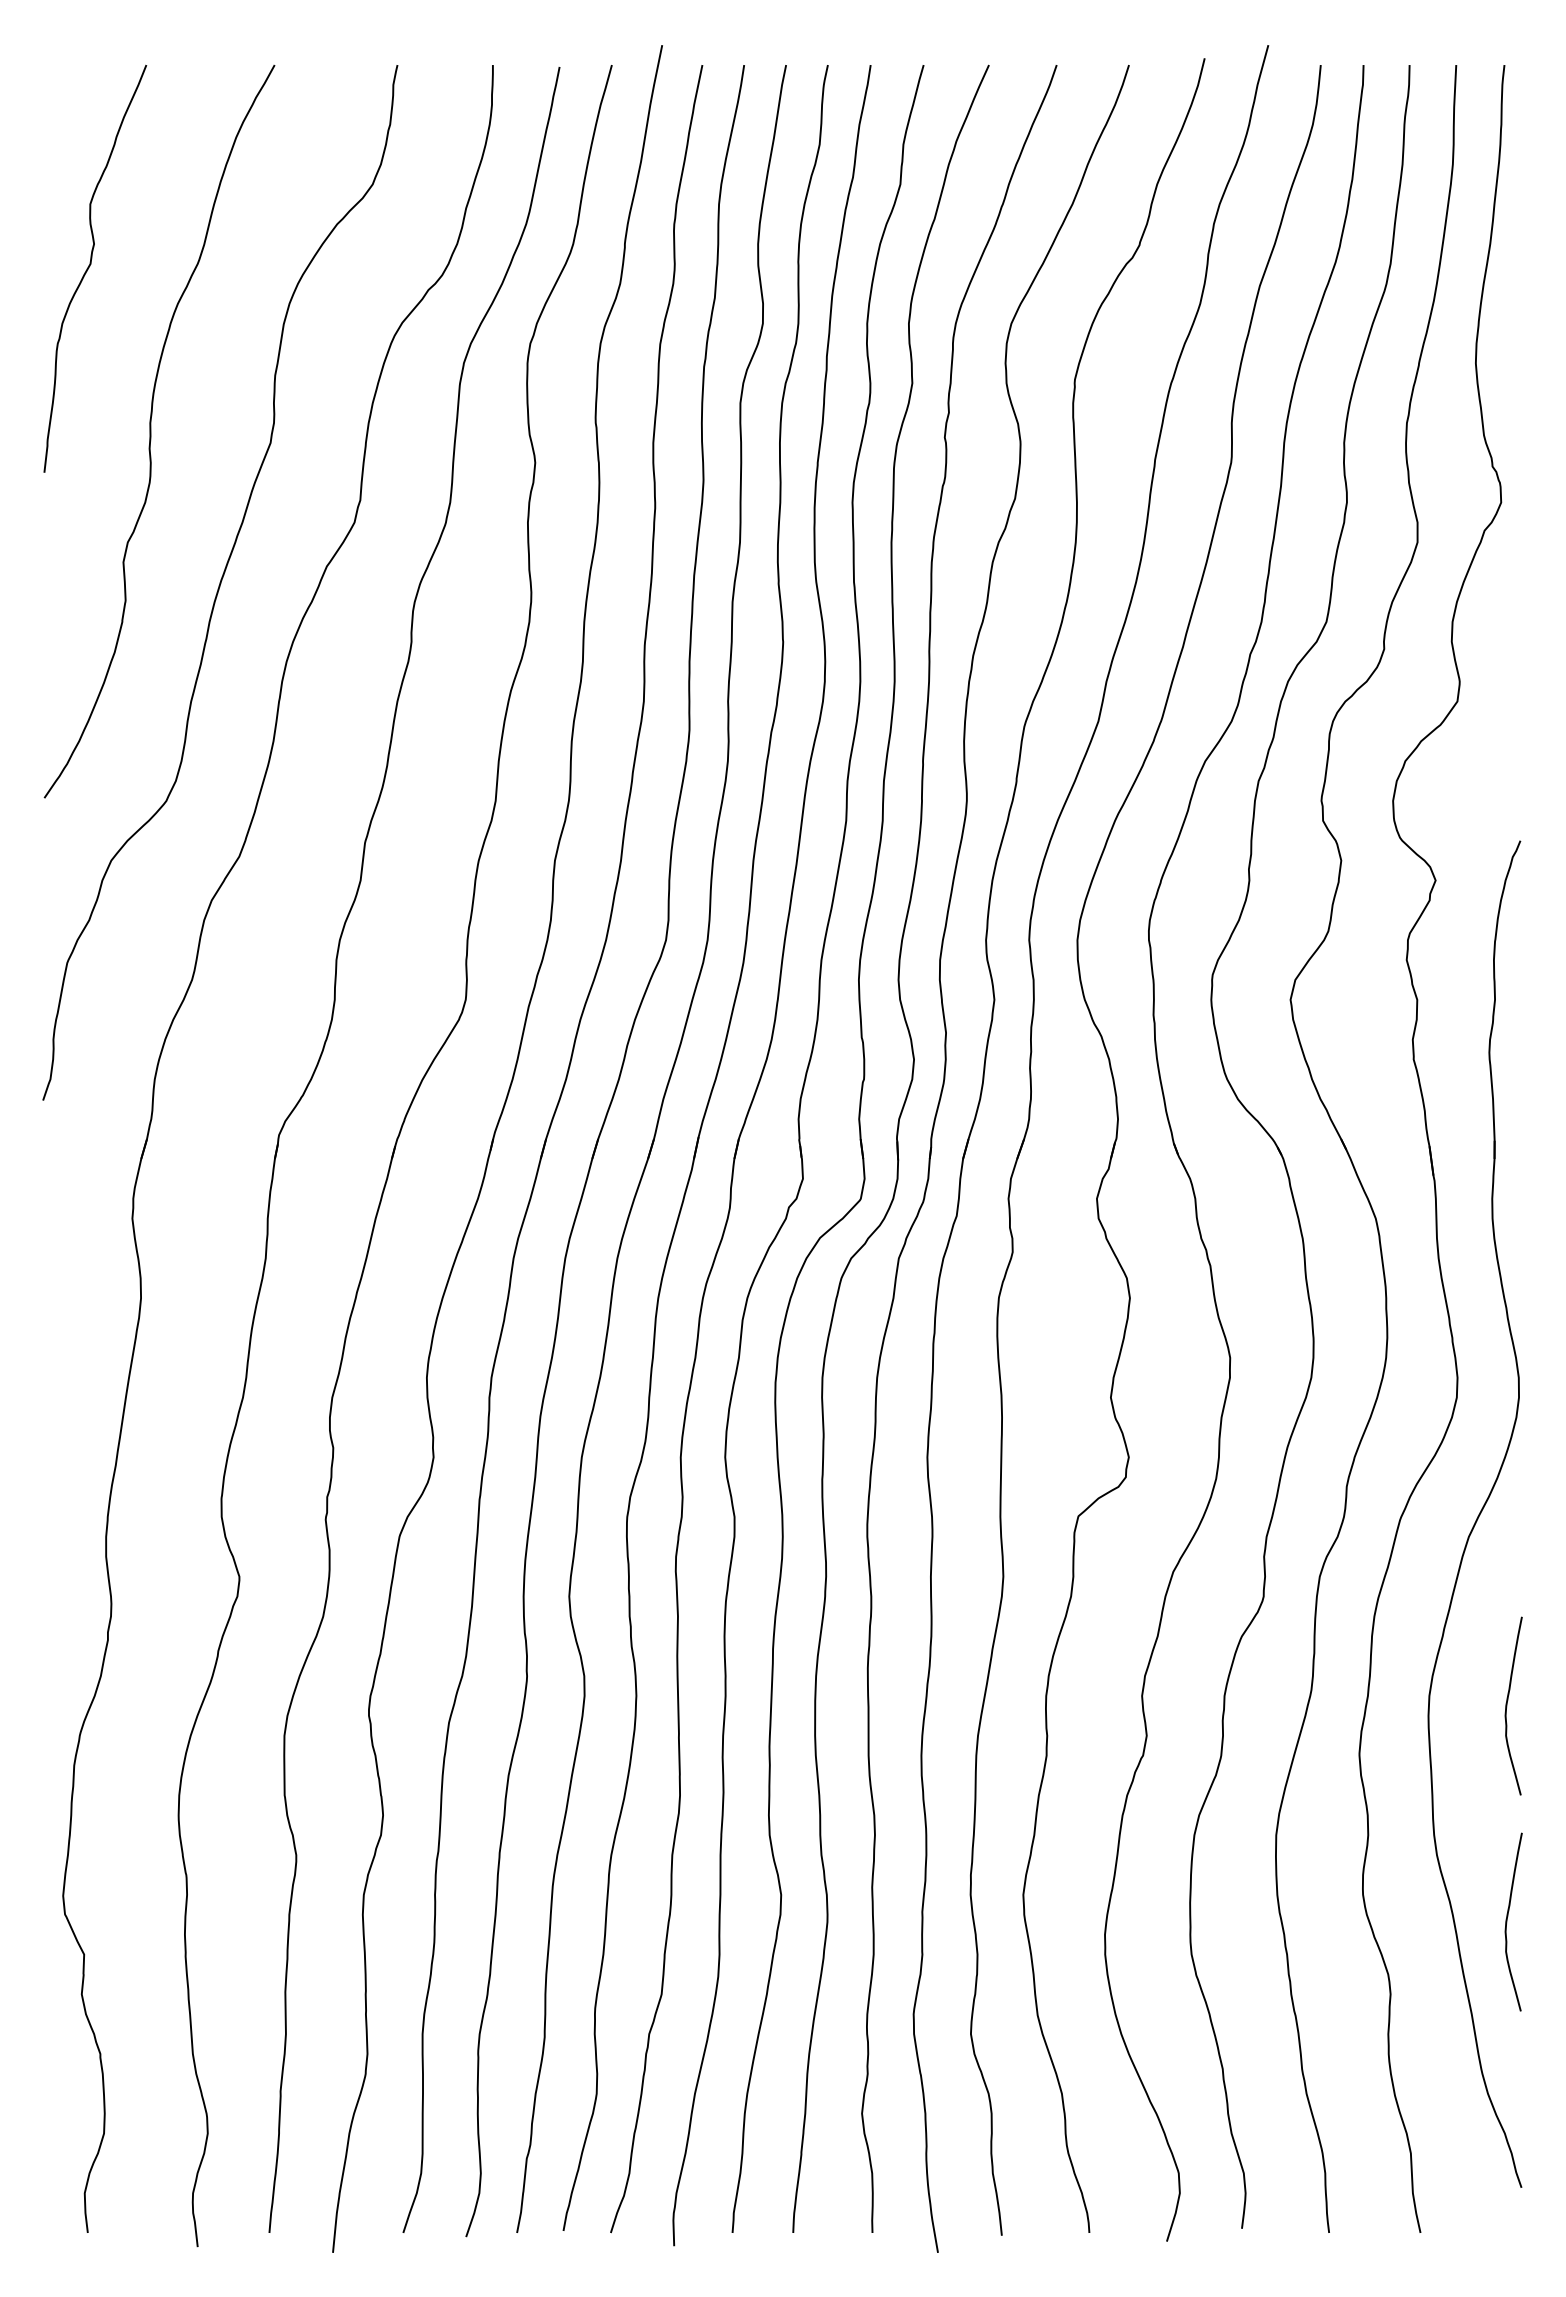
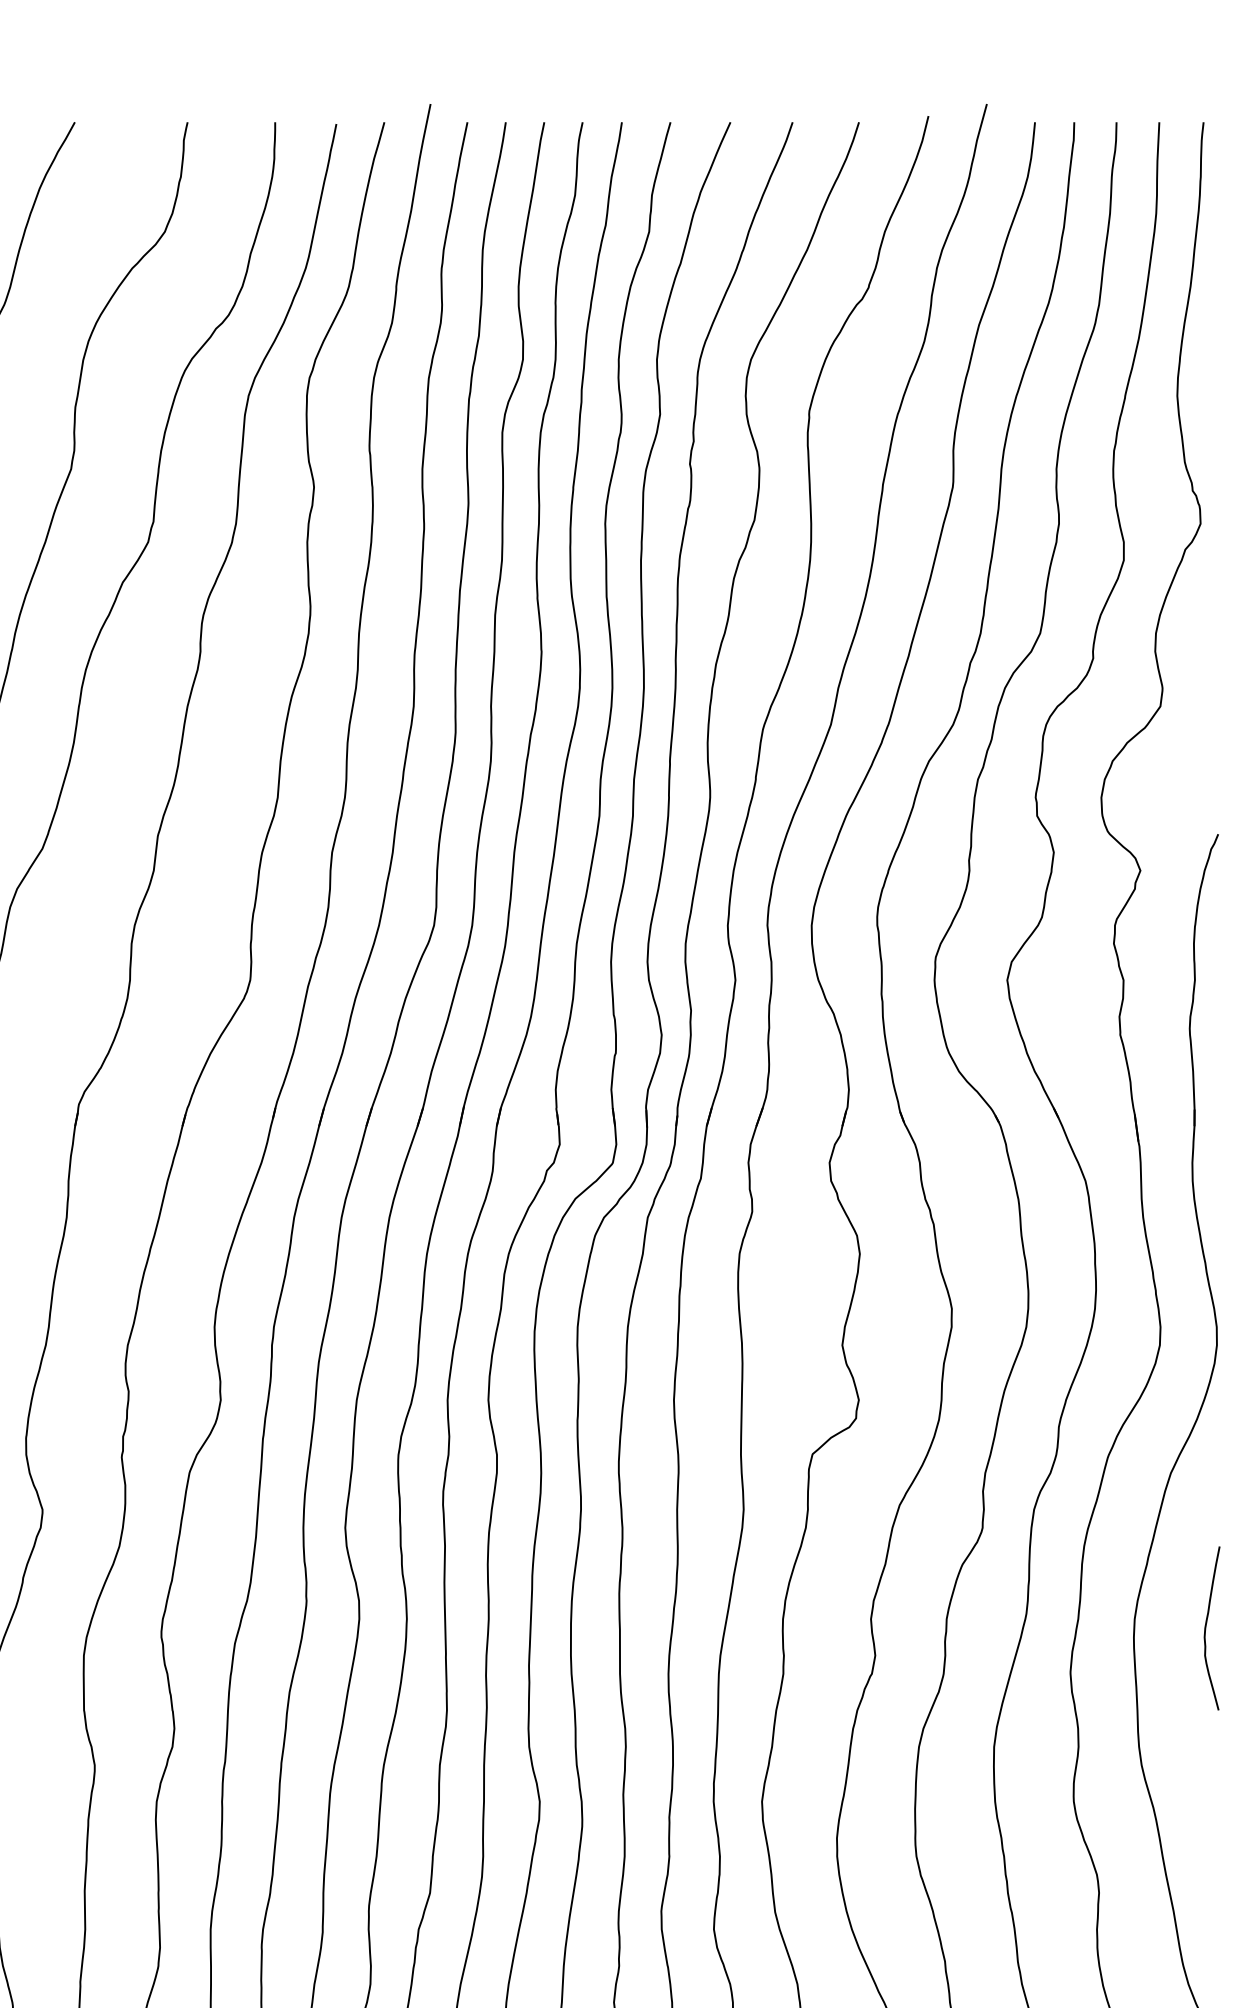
curve: (1507, 1921) -> (1206, 1826), removed

